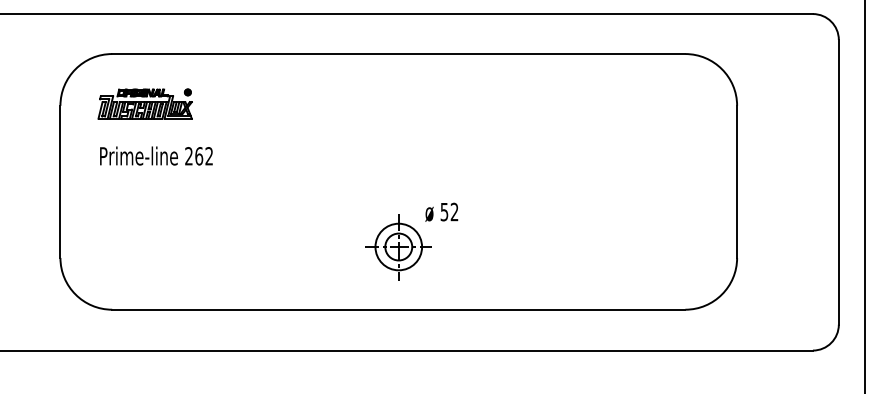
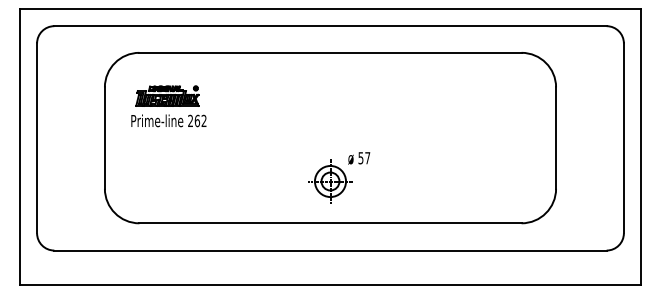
part: (145, 103) -> (167, 95), moved
text: (454, 212) -> (367, 158), 52 -> 57

